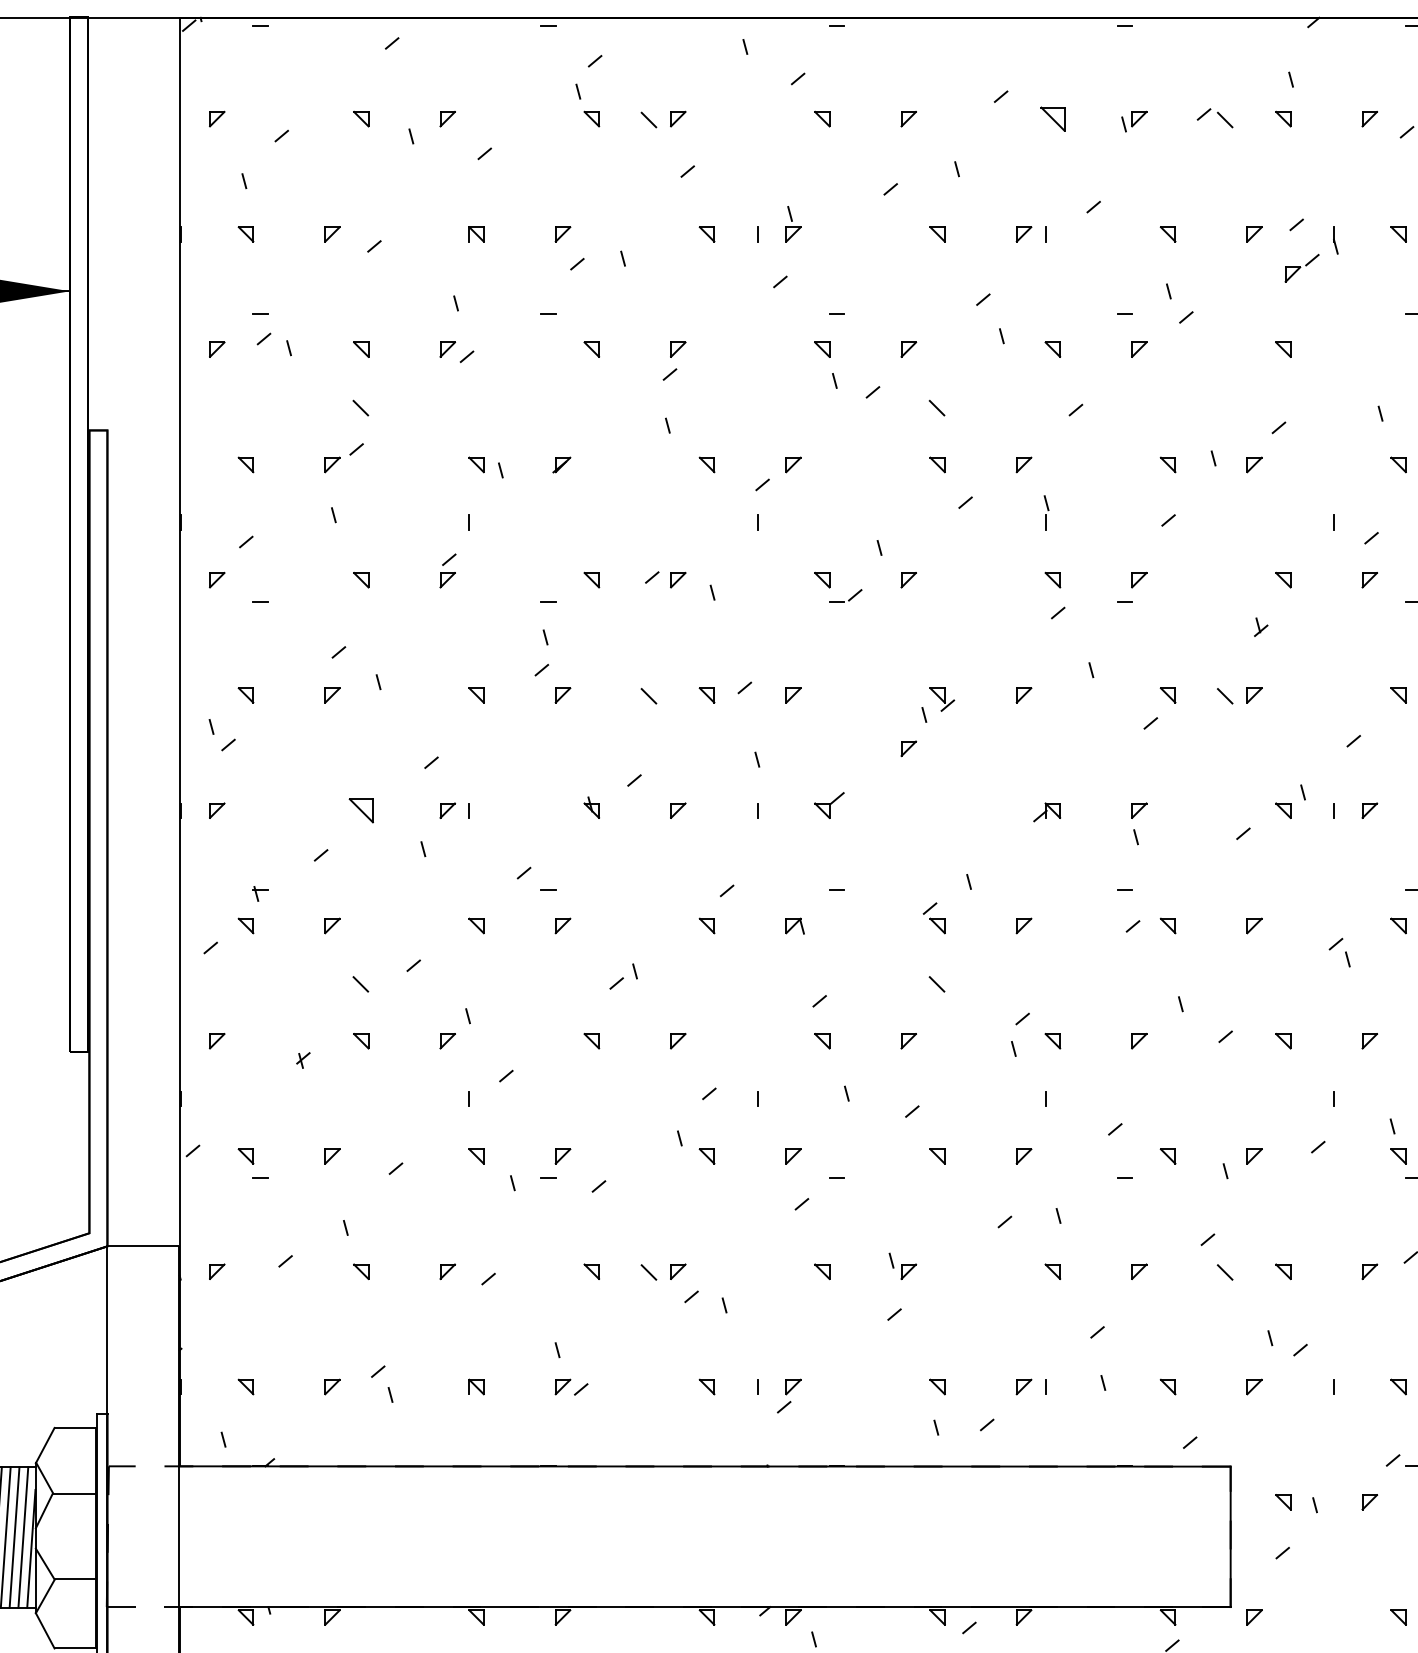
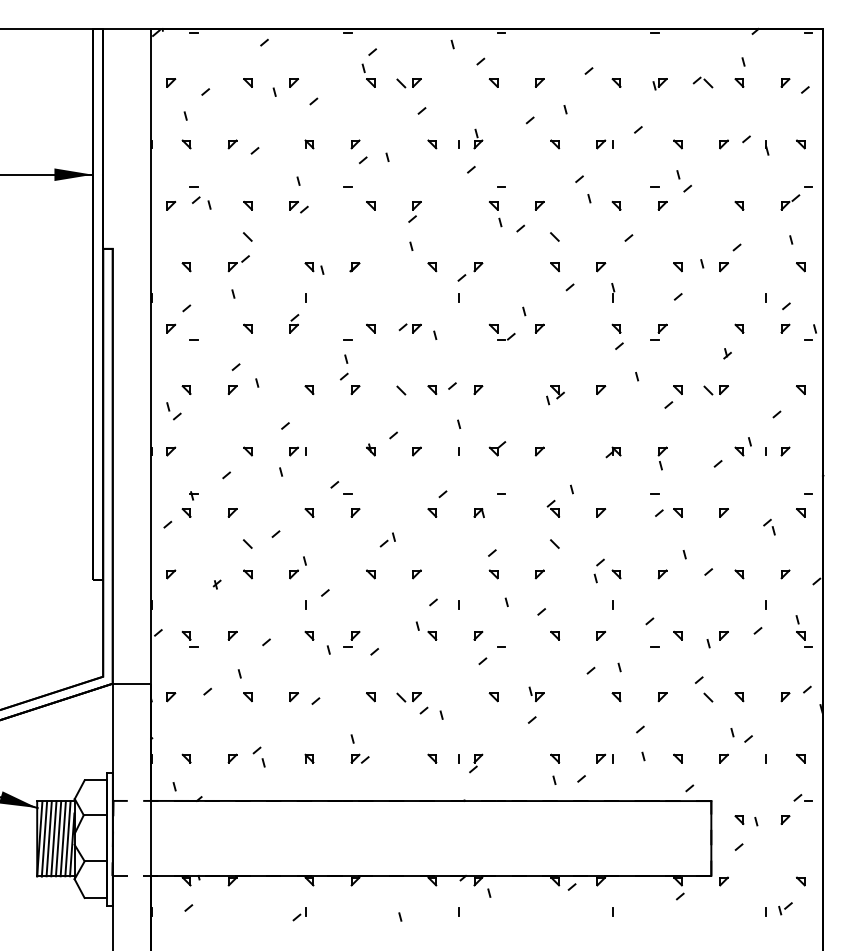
part: (1052, 118) -> (616, 82), size x0.62
part: (1302, 268) -> (790, 202), moved
part: (908, 748) -> (539, 451), moved
part: (360, 810) -> (247, 451), size x0.62

